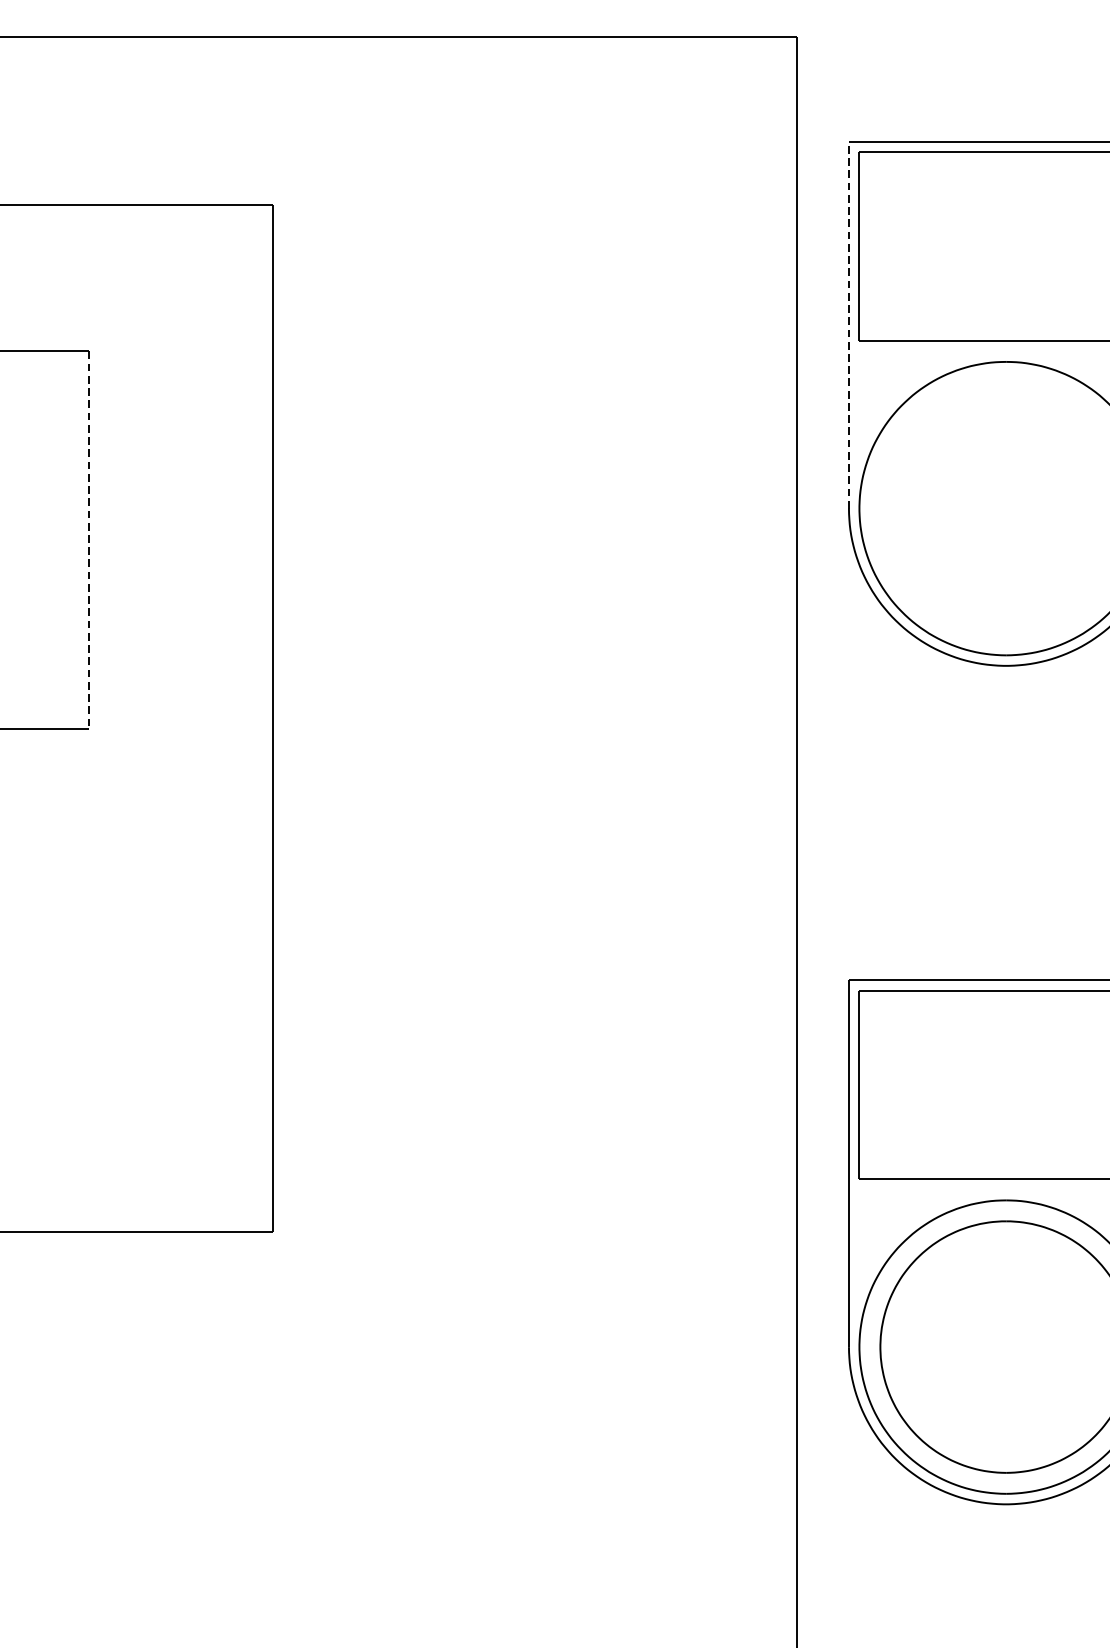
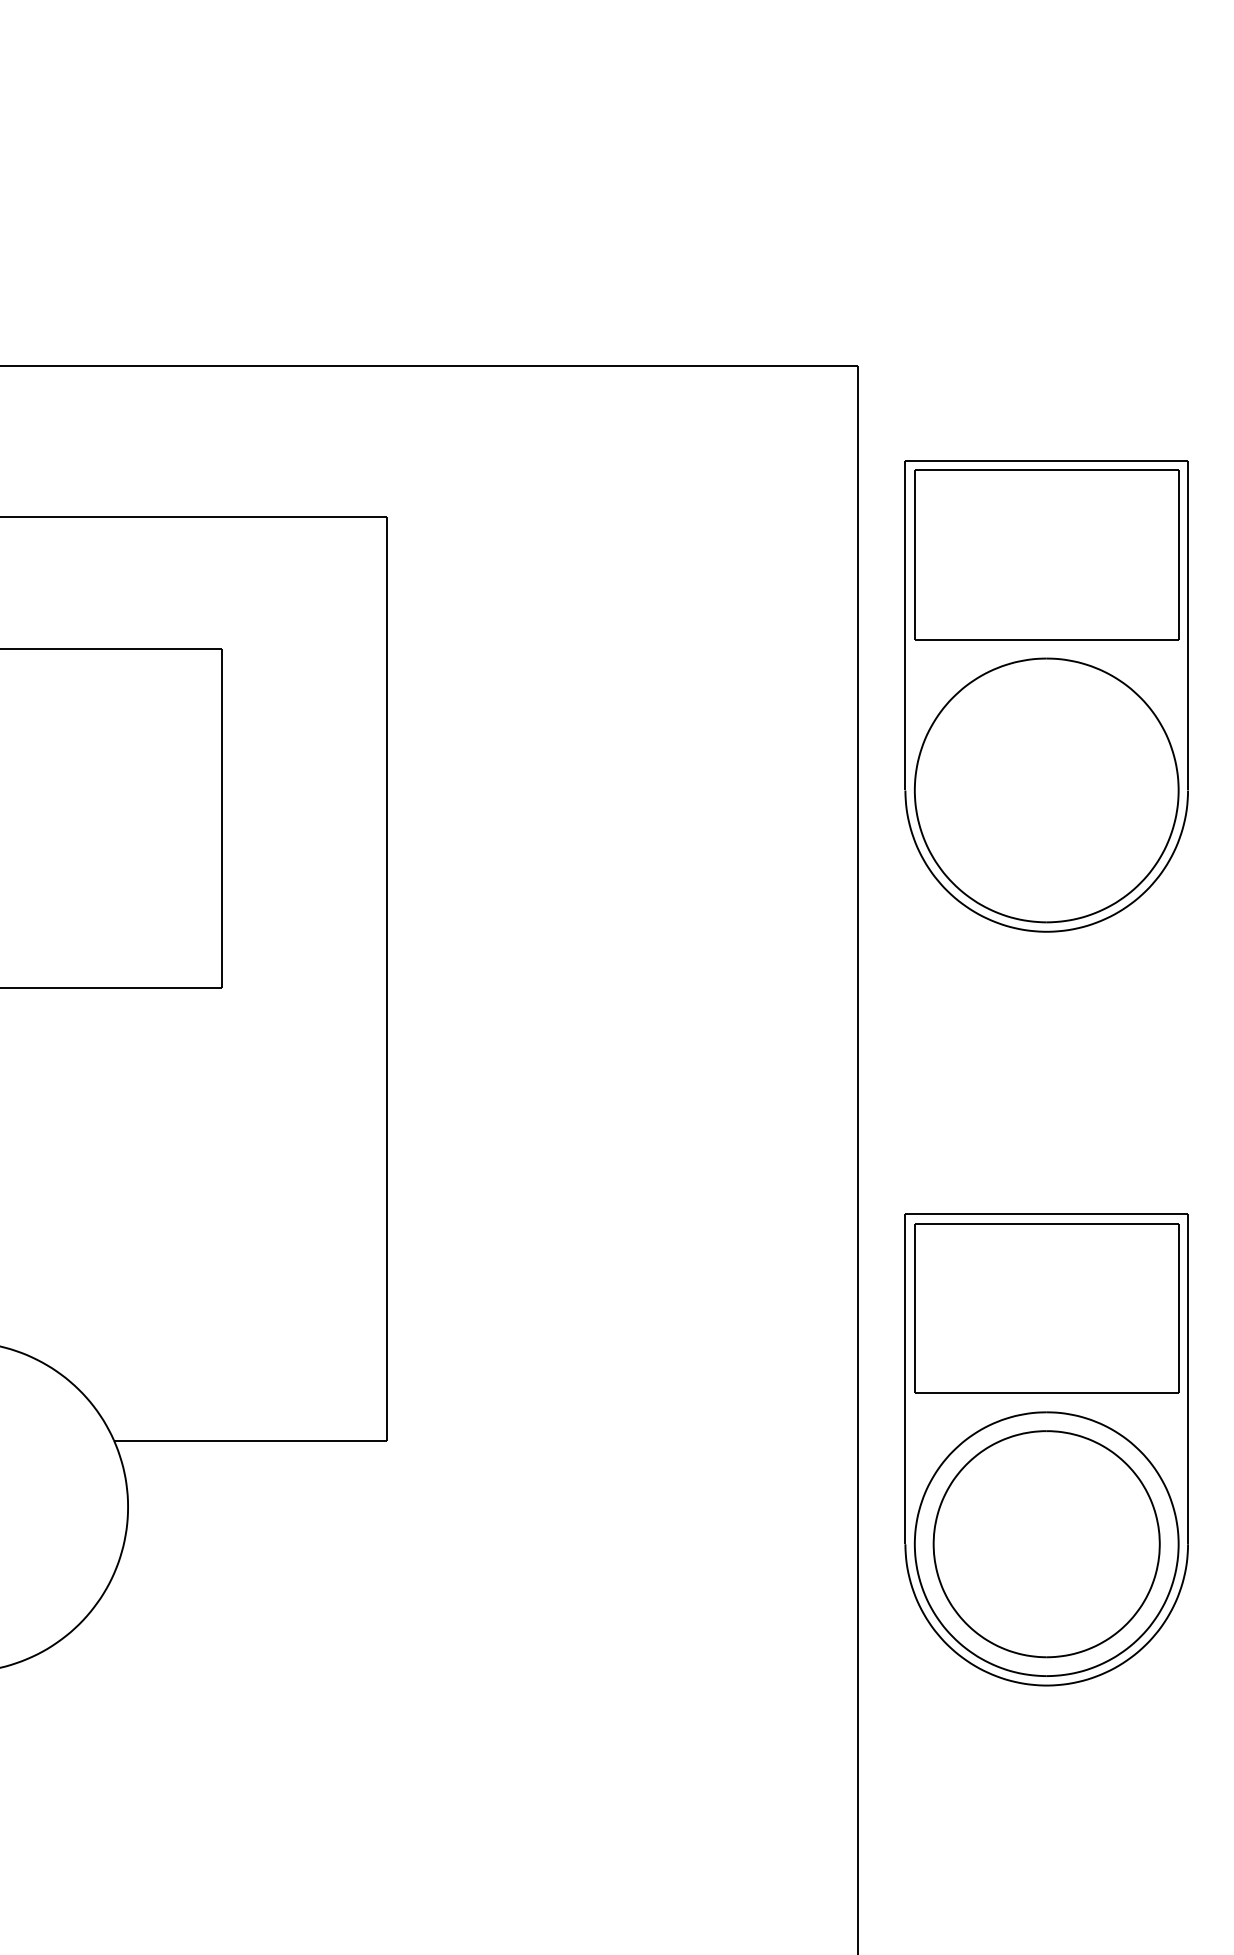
line: (849, 325) -> (905, 625), dashed -> solid
line: (89, 539) -> (222, 818), dashed -> solid

